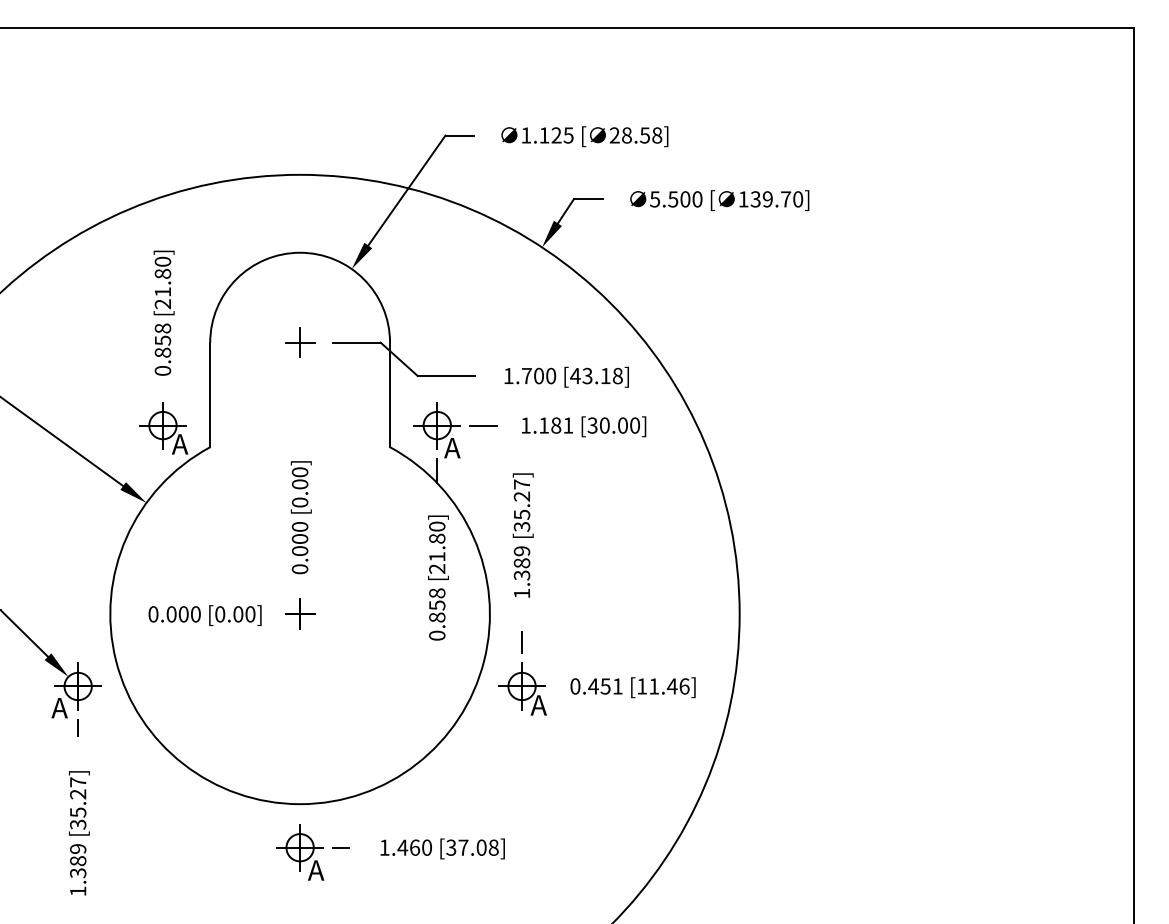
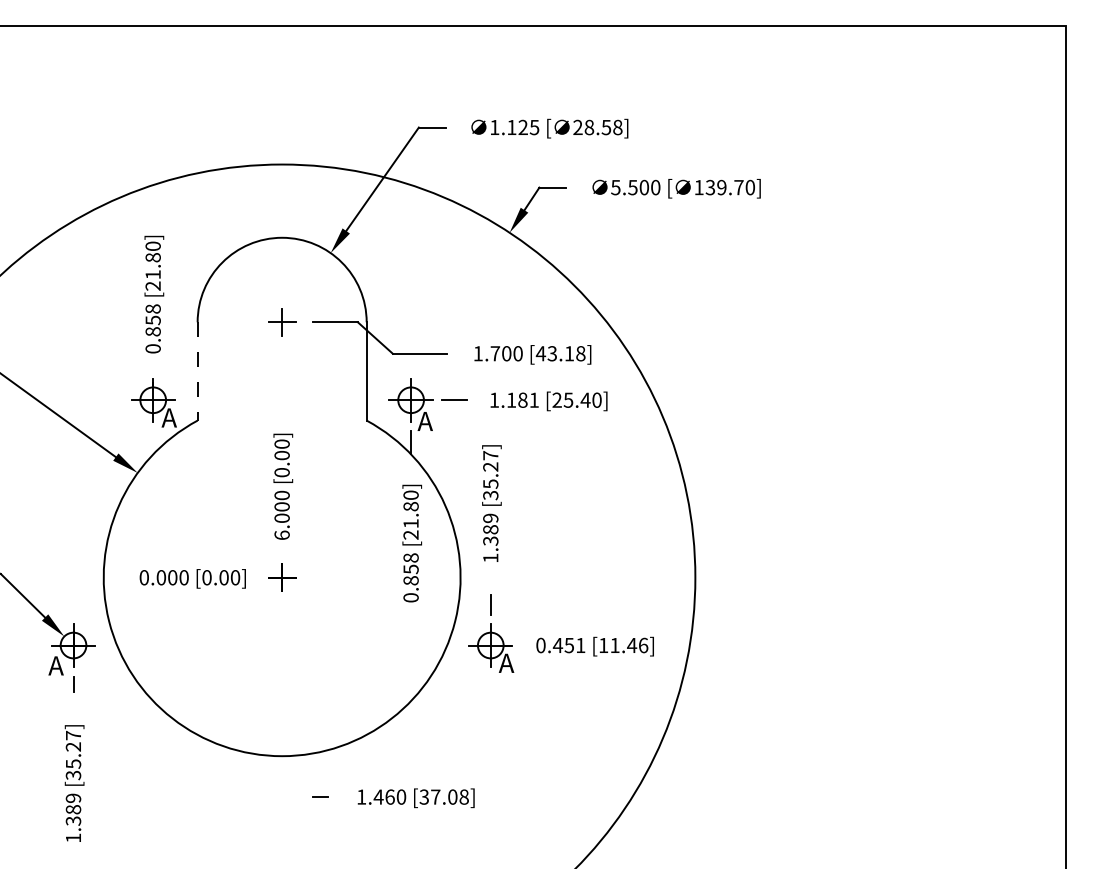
line: (210, 395) -> (197, 371), solid -> dashed
text: (607, 425) -> (571, 400), [30.00] -> [25.40]
text: (300, 569) -> (282, 535), 0.000 -> 6.000
part: (300, 852) -> (282, 801), removed

